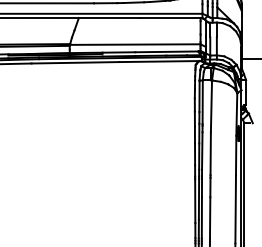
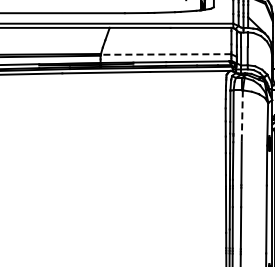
line: (134, 44) -> (165, 54), solid -> dashed
line: (211, 106) -> (242, 116), solid -> dashed

